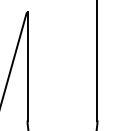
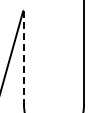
line: (27, 66) -> (23, 57), solid -> dashed

